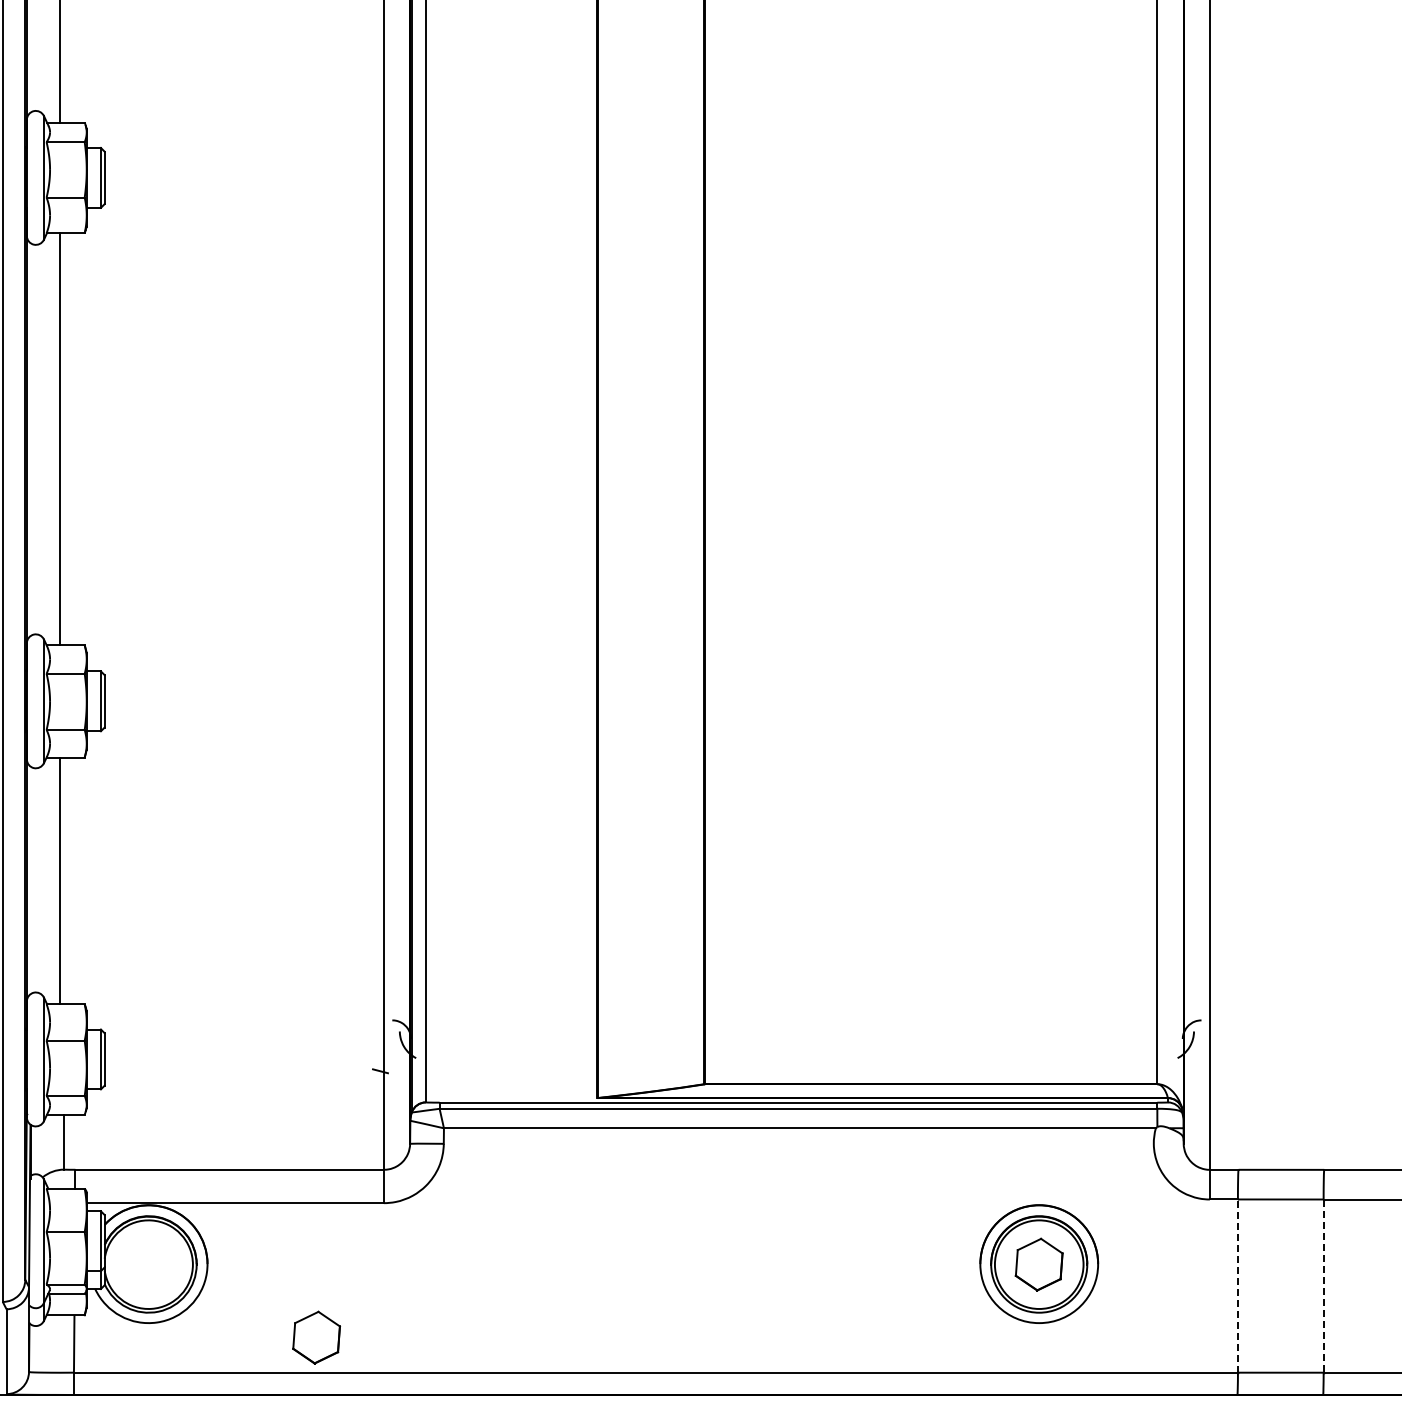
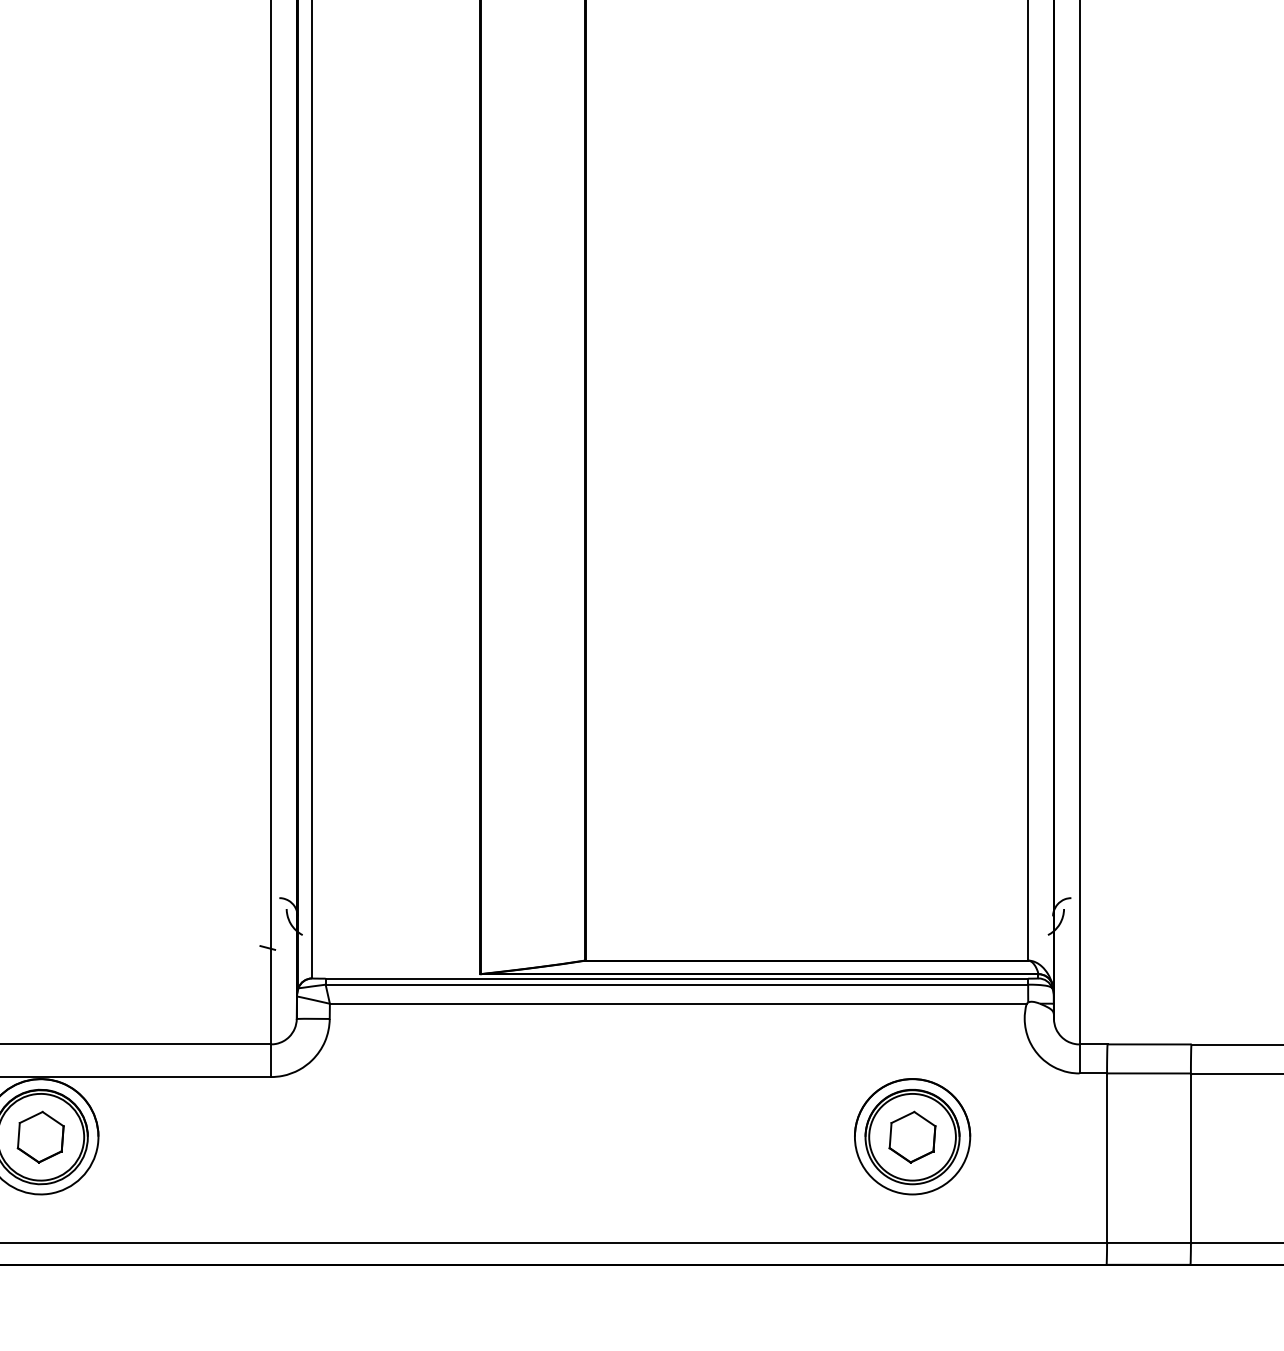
line: (1237, 1286) -> (1106, 1158), dashed -> solid
line: (1323, 1286) -> (1190, 1158), dashed -> solid
part: (316, 1337) -> (40, 1137), moved

